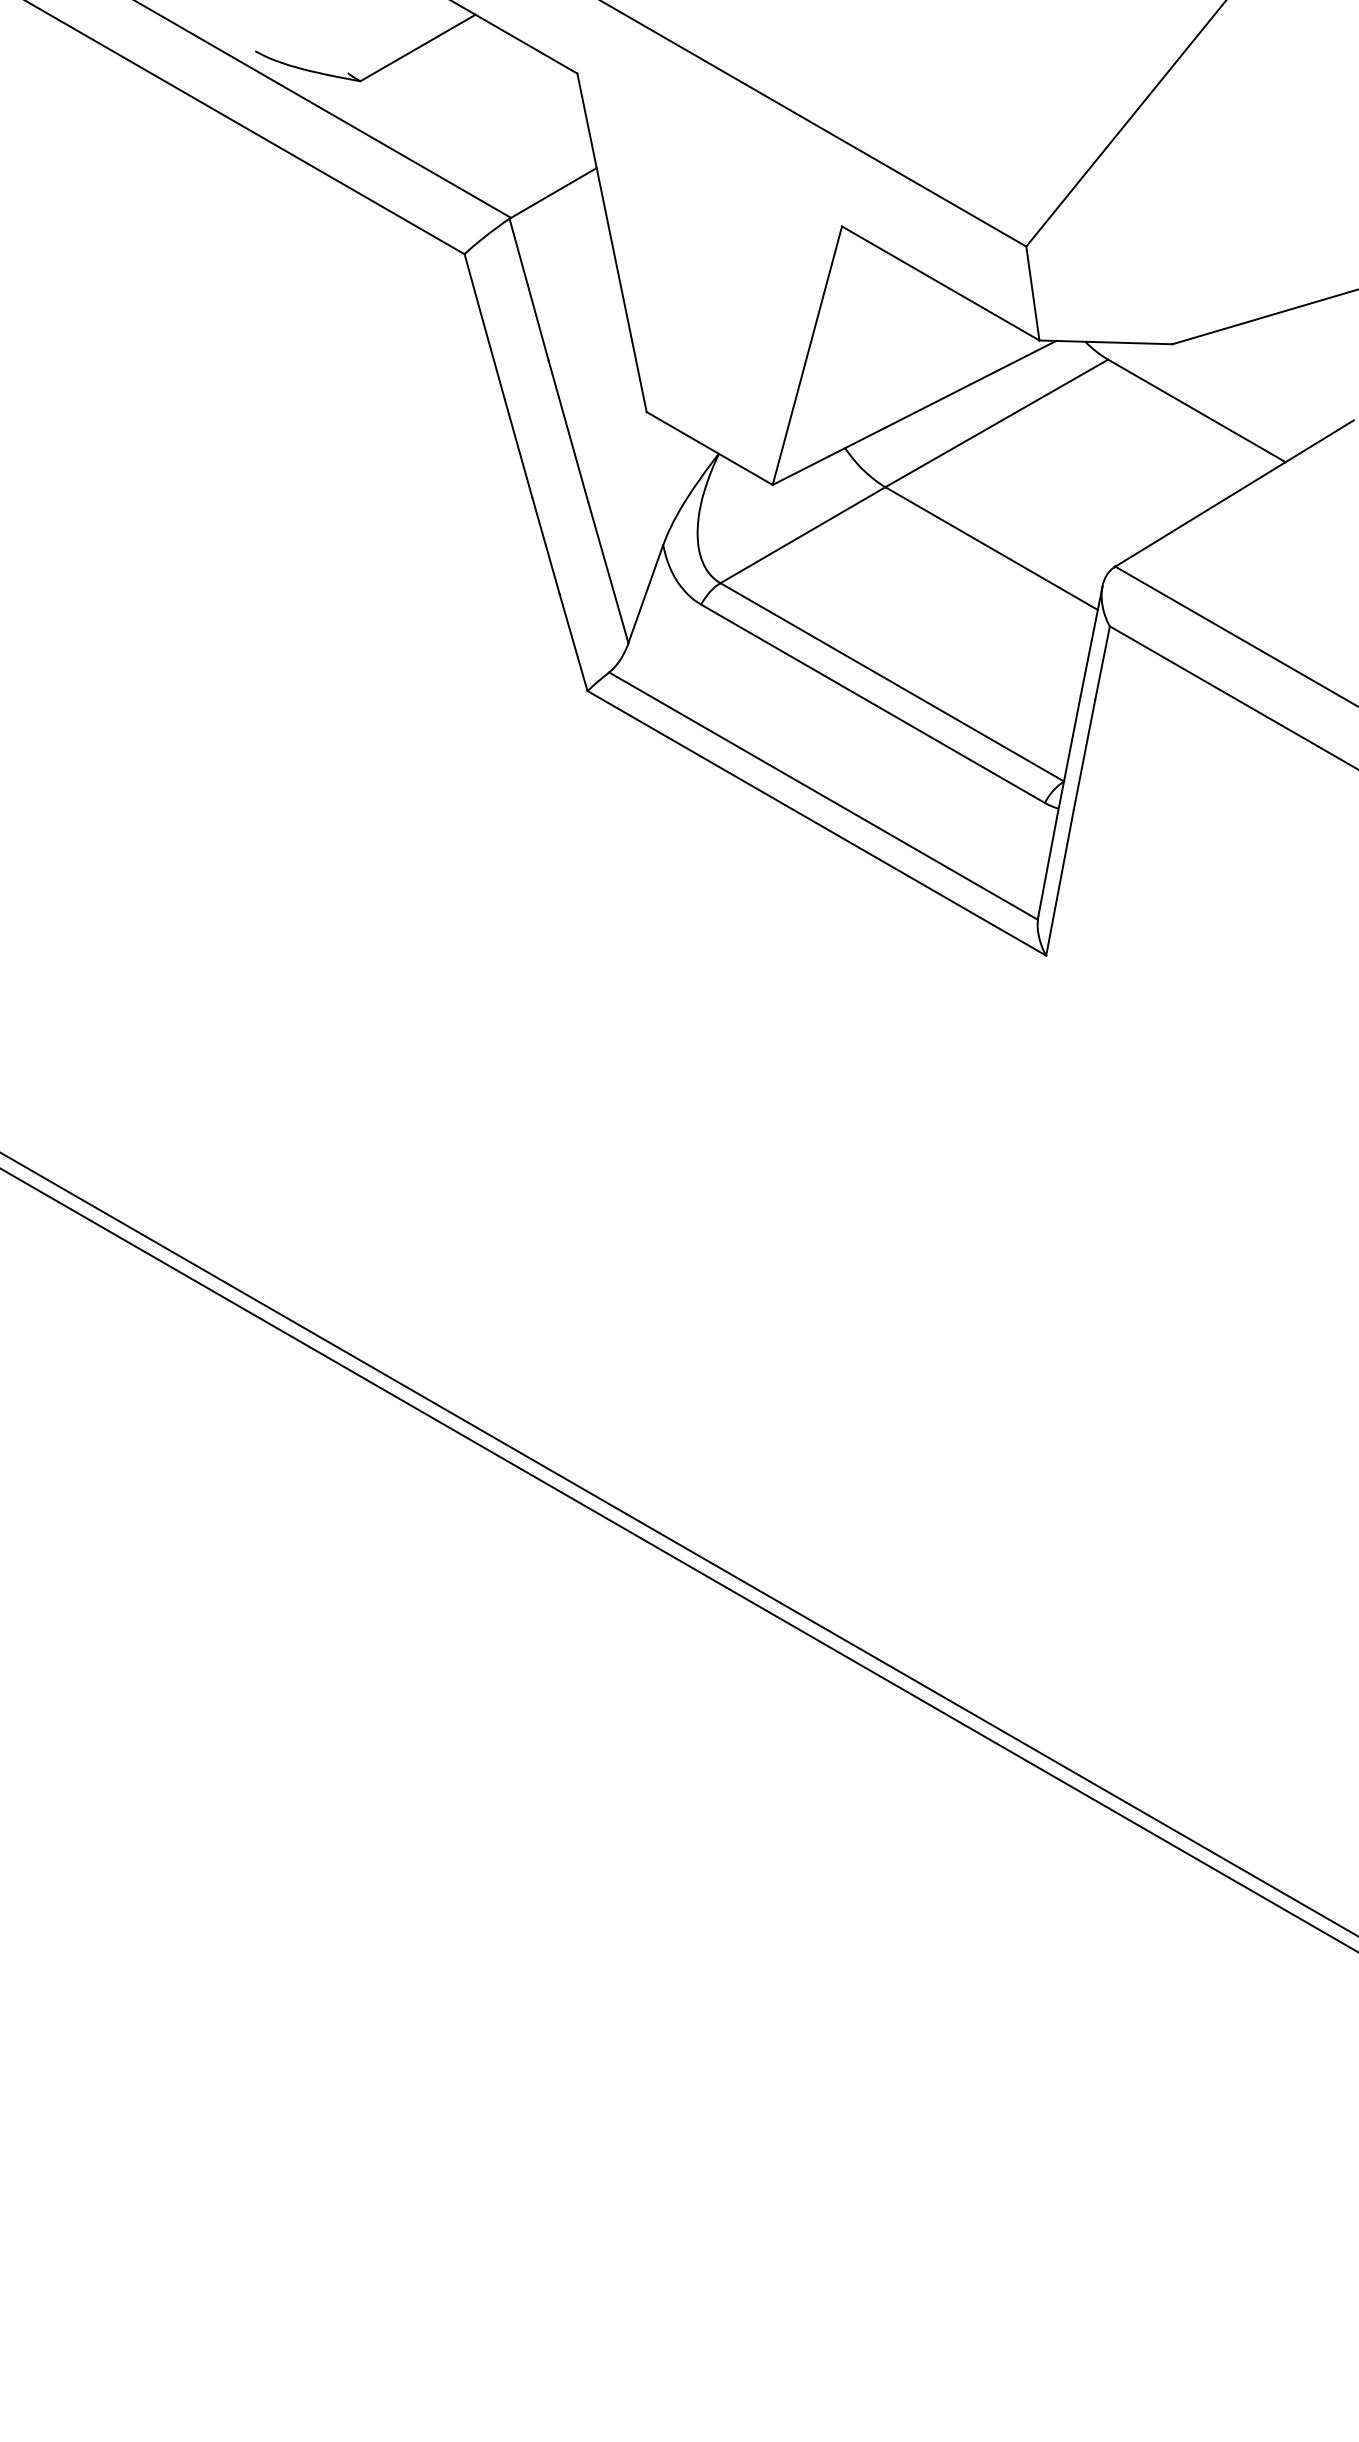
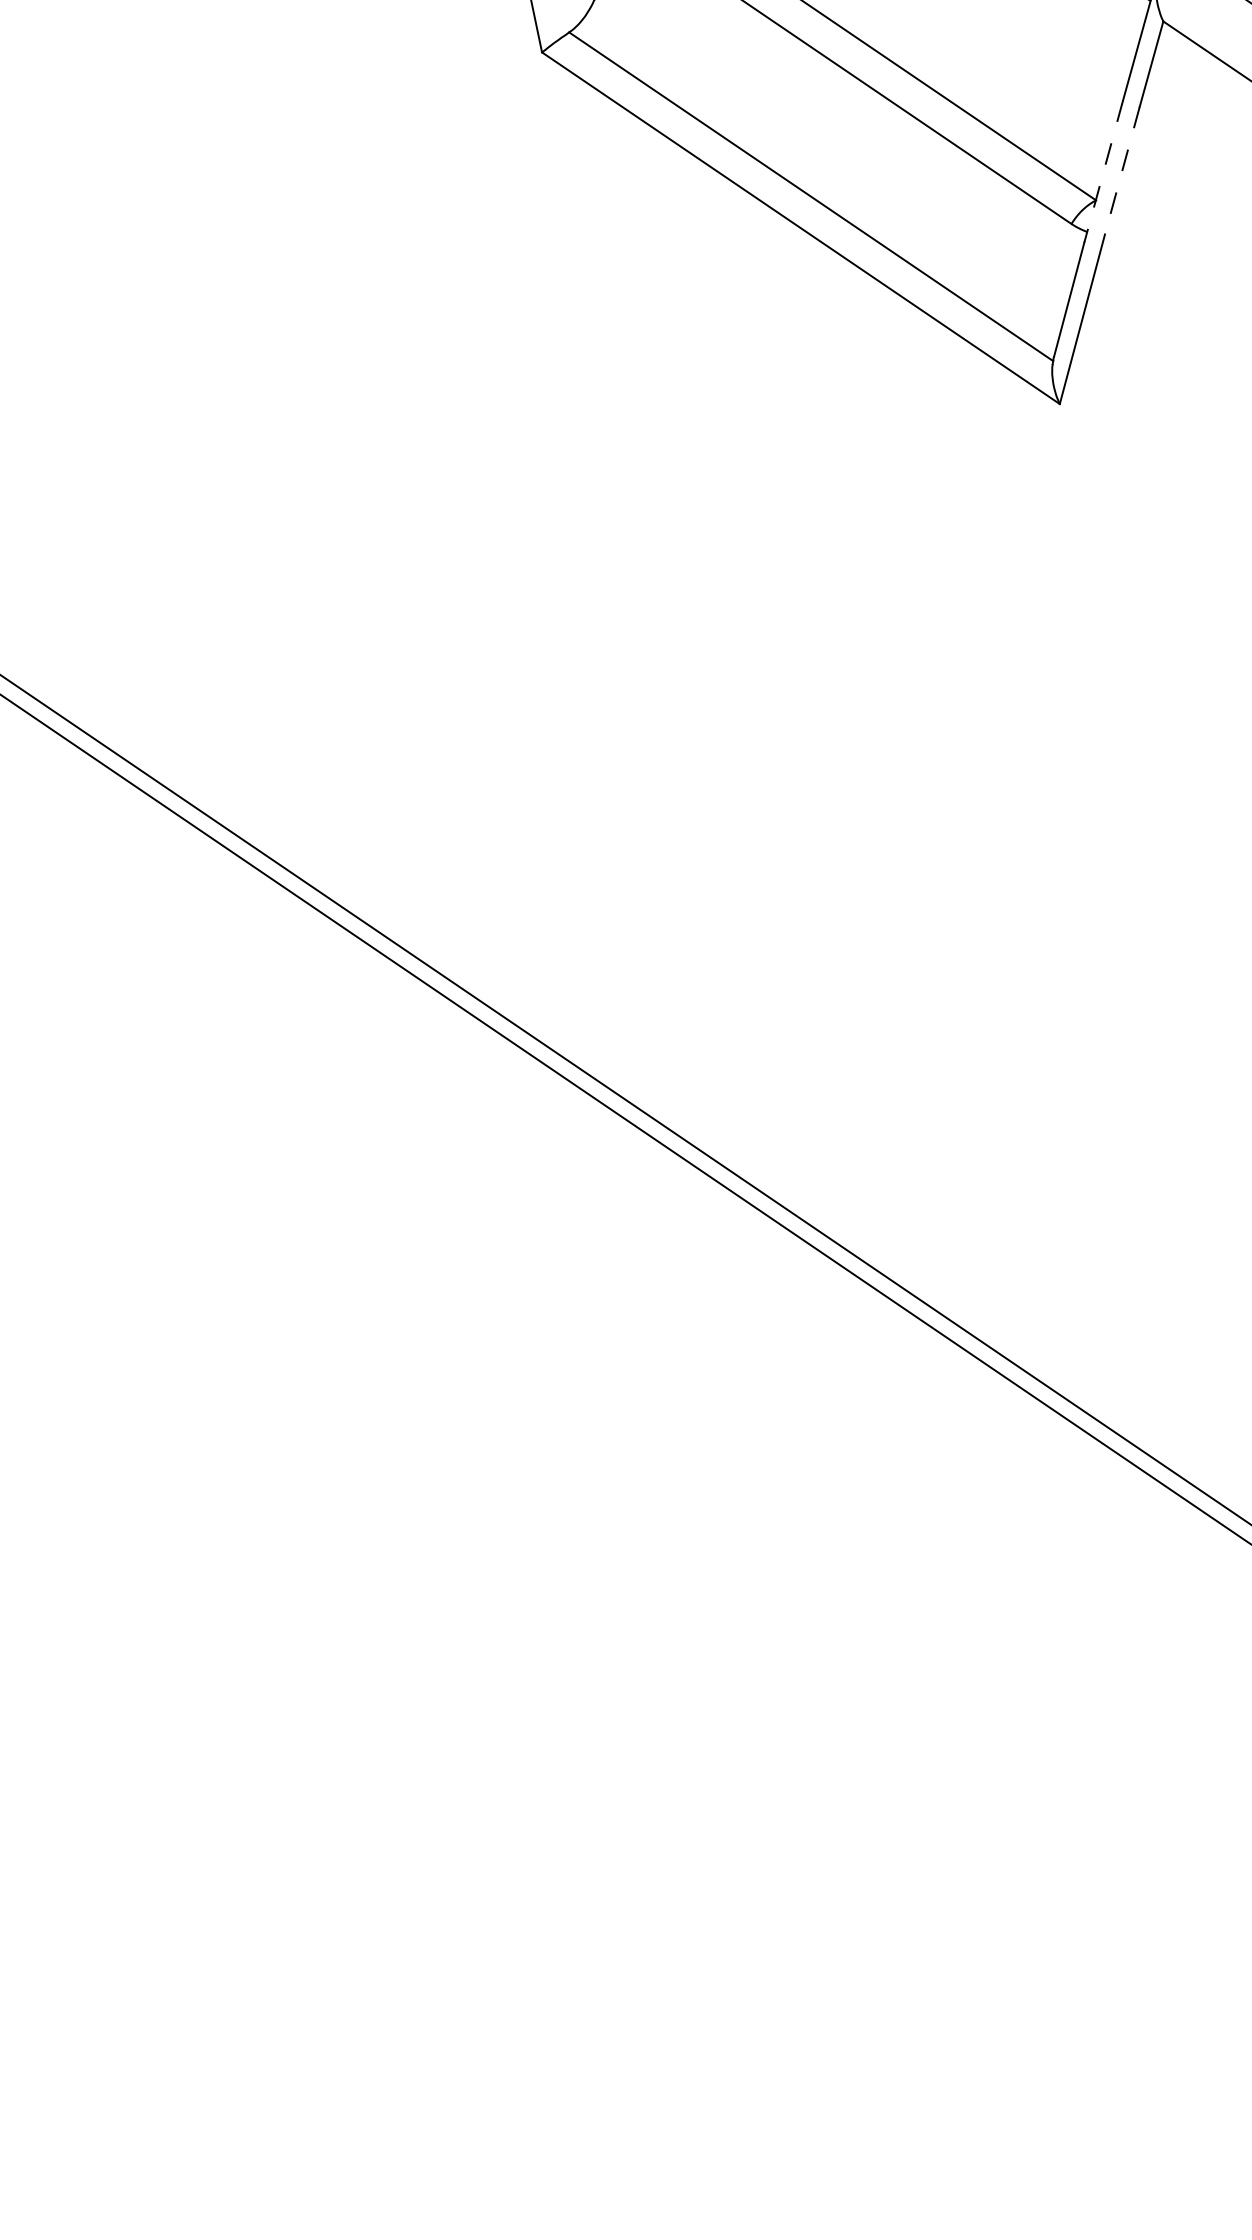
line: (1084, 754) -> (1122, 170), solid -> dashed
line: (1068, 757) -> (1103, 172), solid -> dashed

